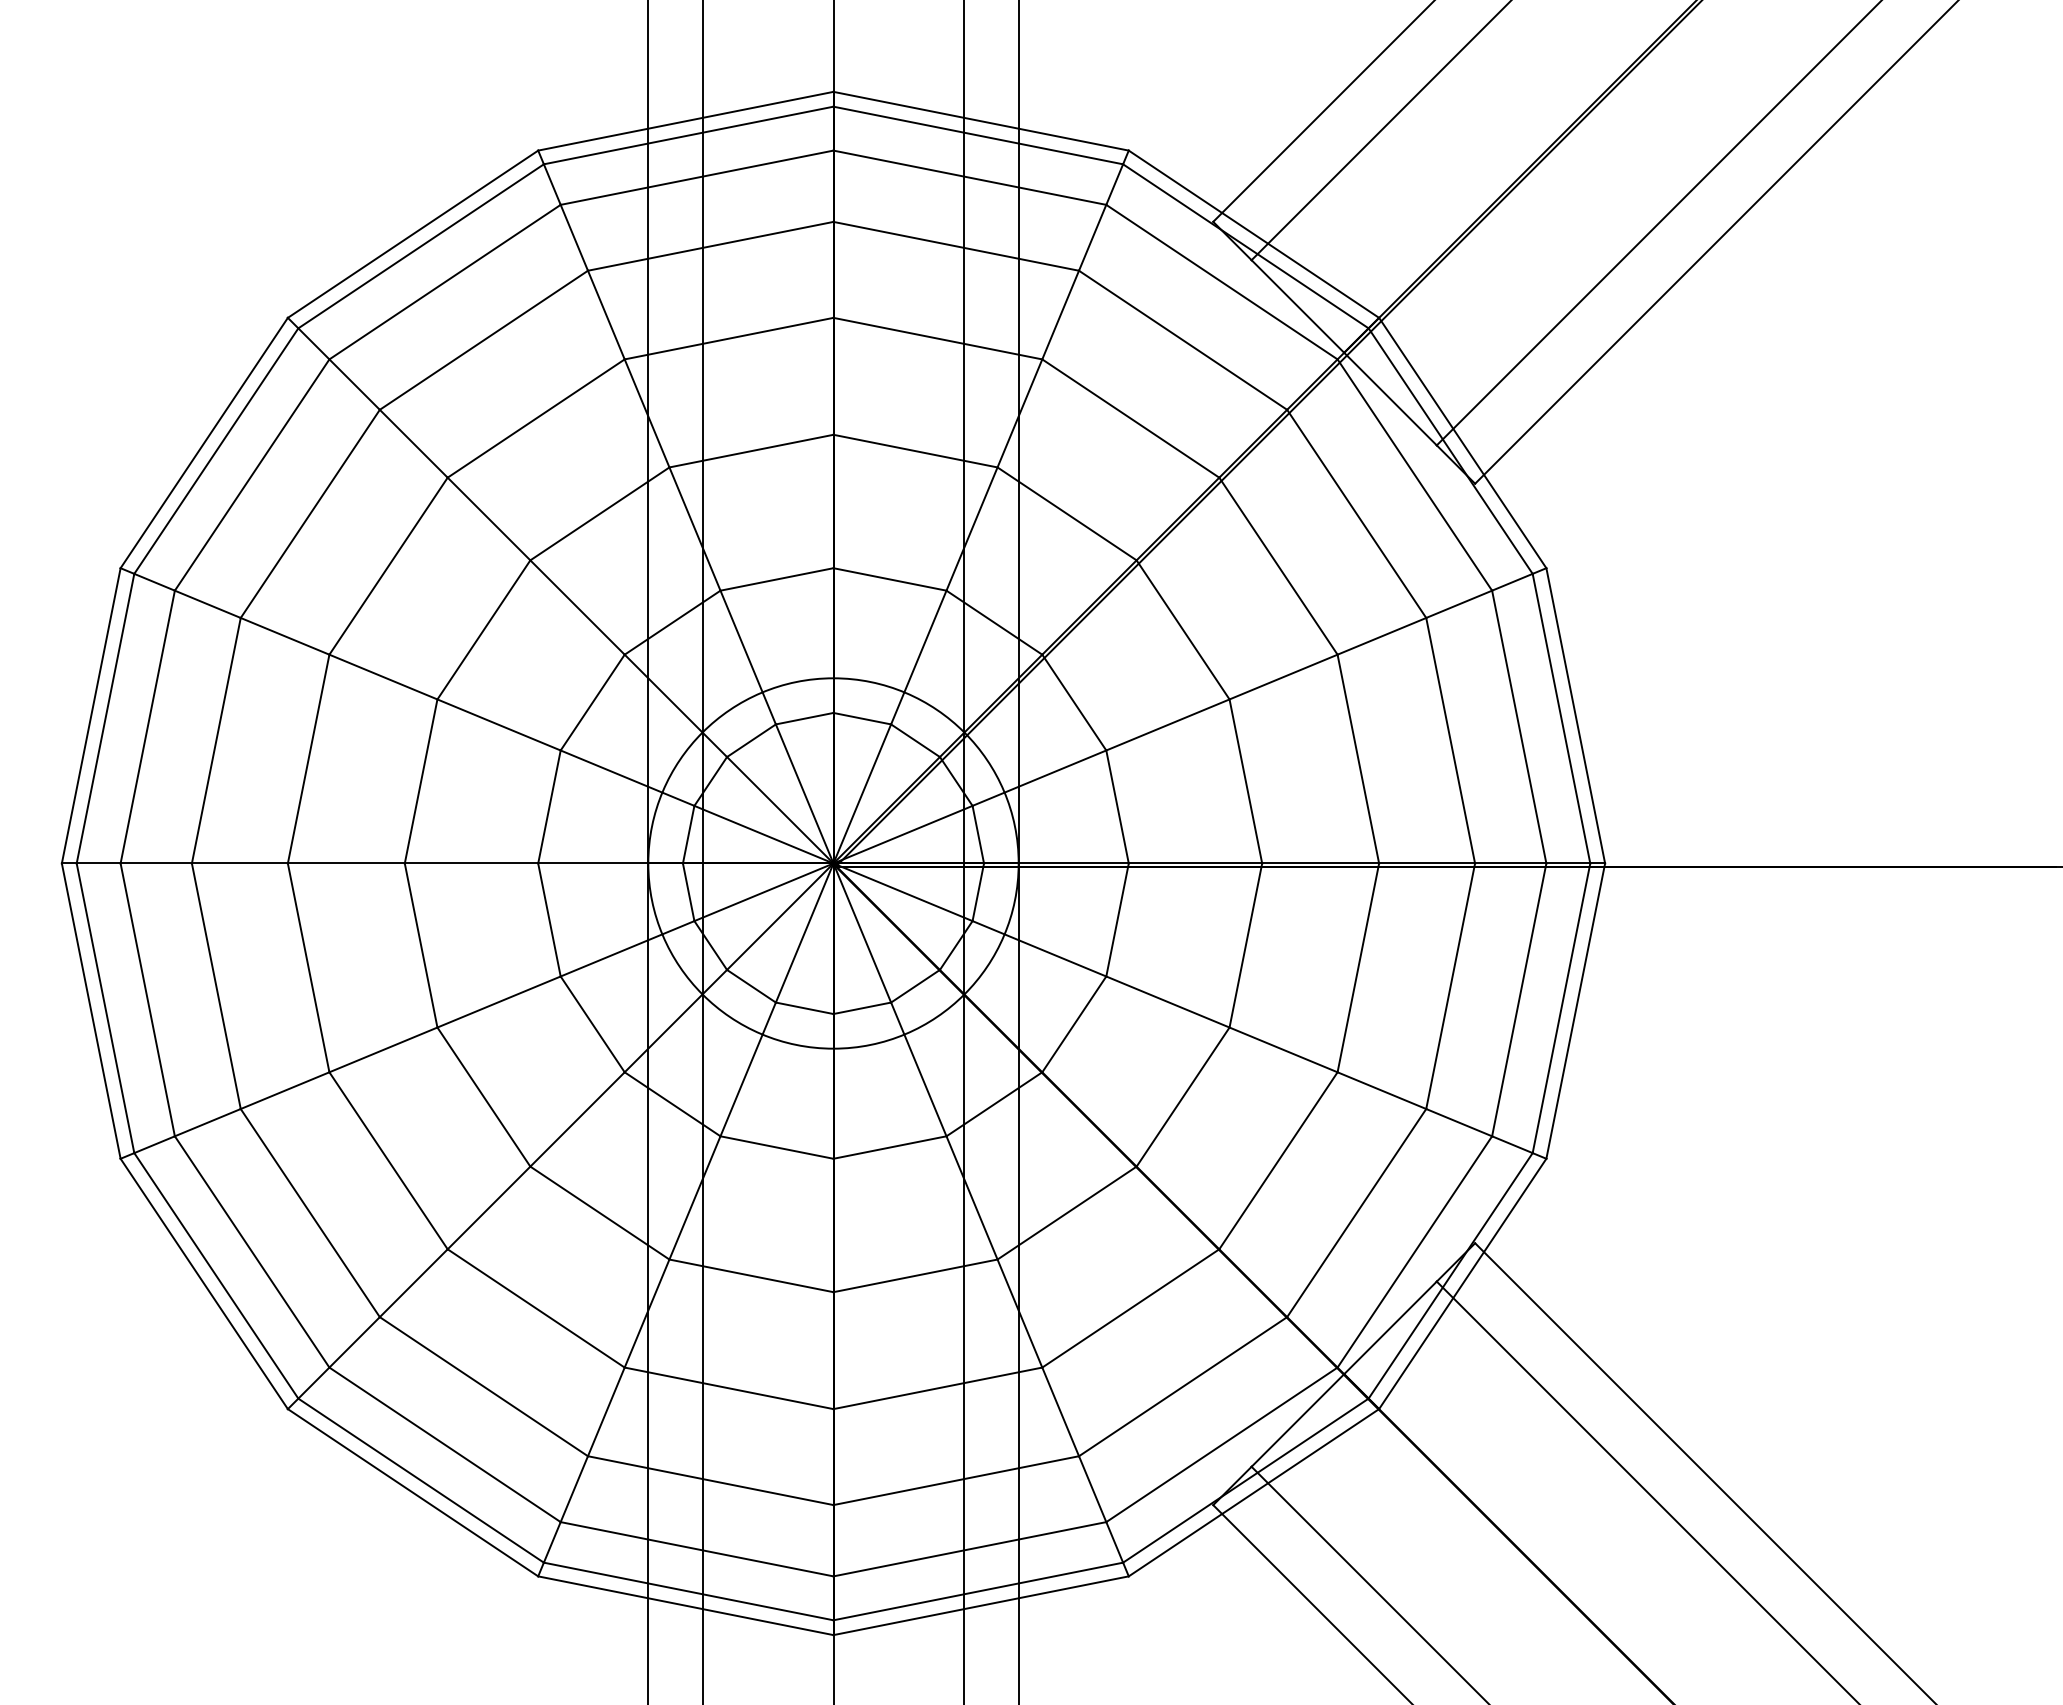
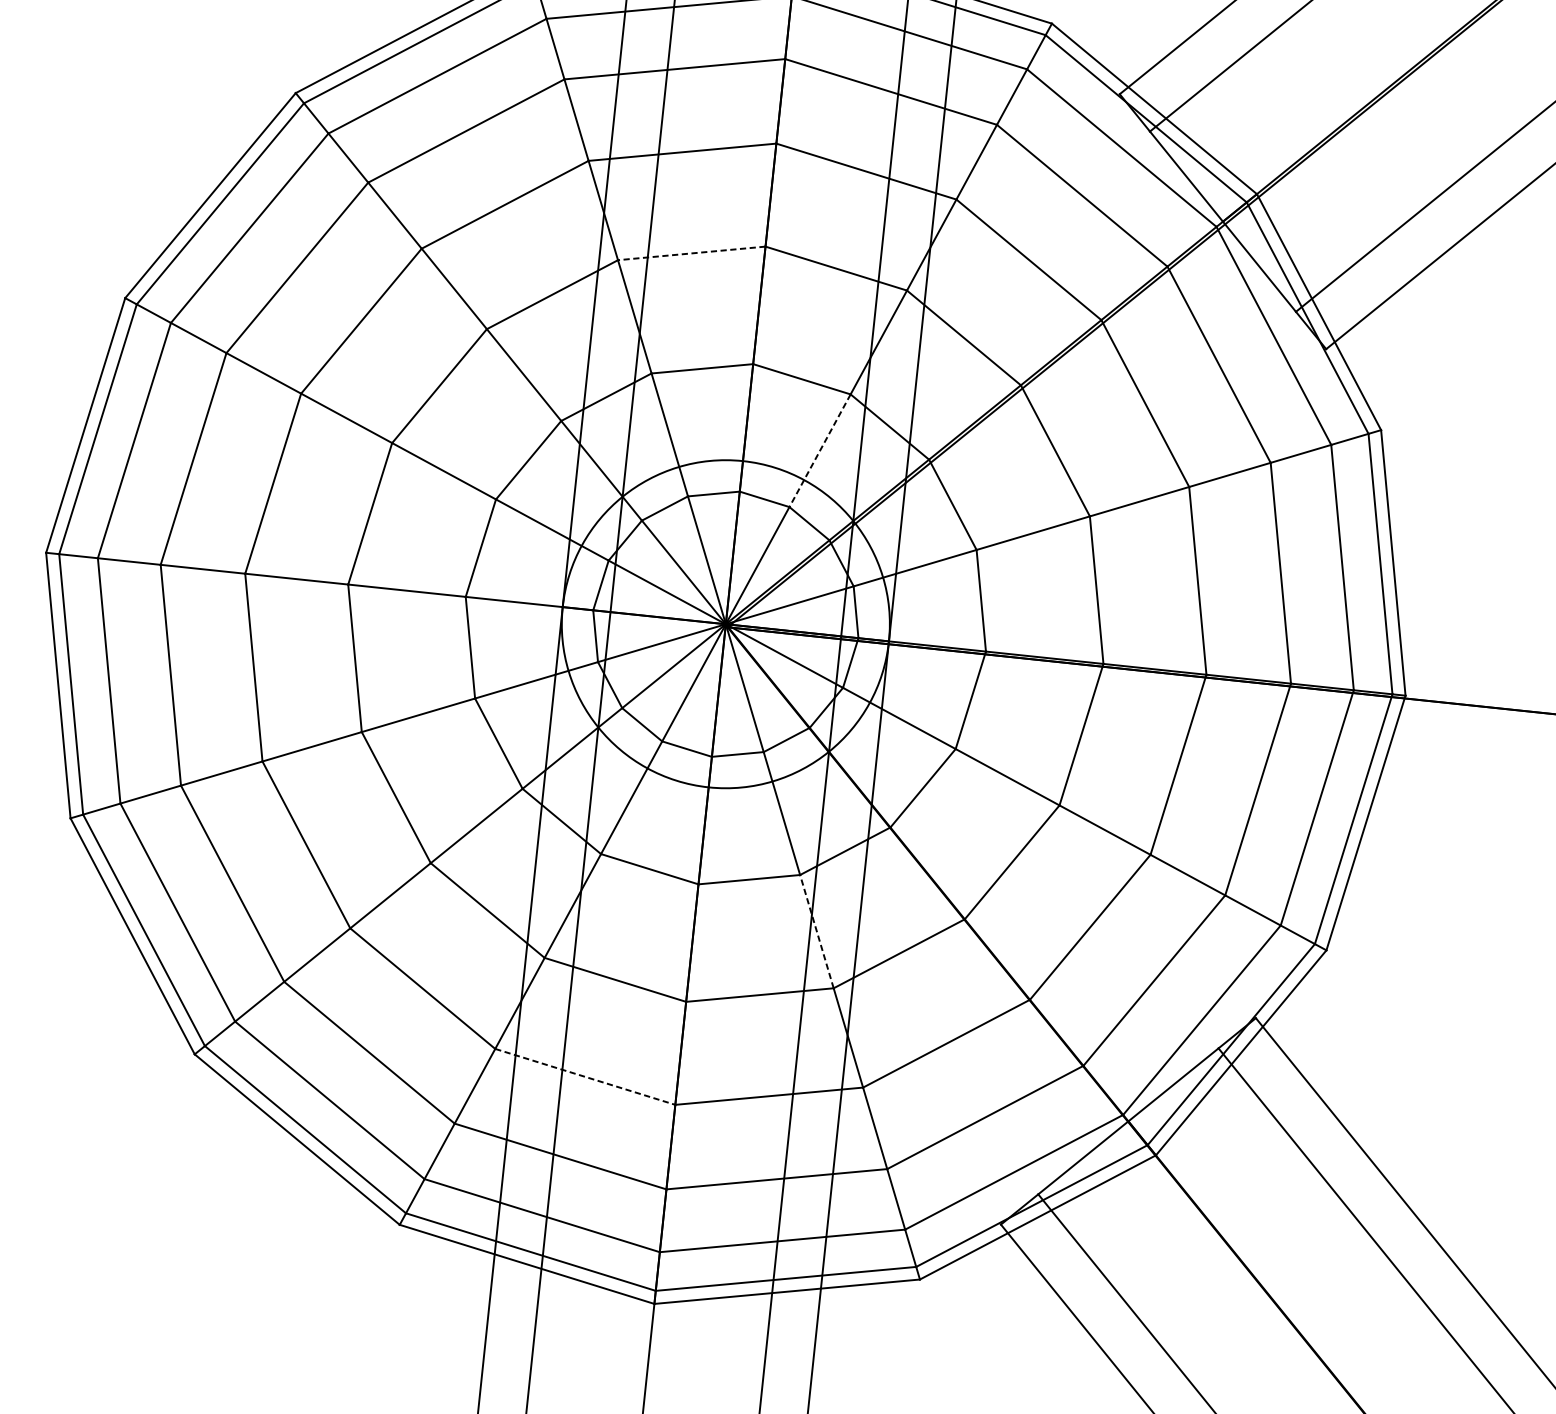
line: (751, 451) -> (691, 253), solid -> dashed
line: (918, 658) -> (819, 451), solid -> dashed
line: (972, 1197) -> (817, 931), solid -> dashed
line: (729, 1388) -> (585, 1077), solid -> dashed

